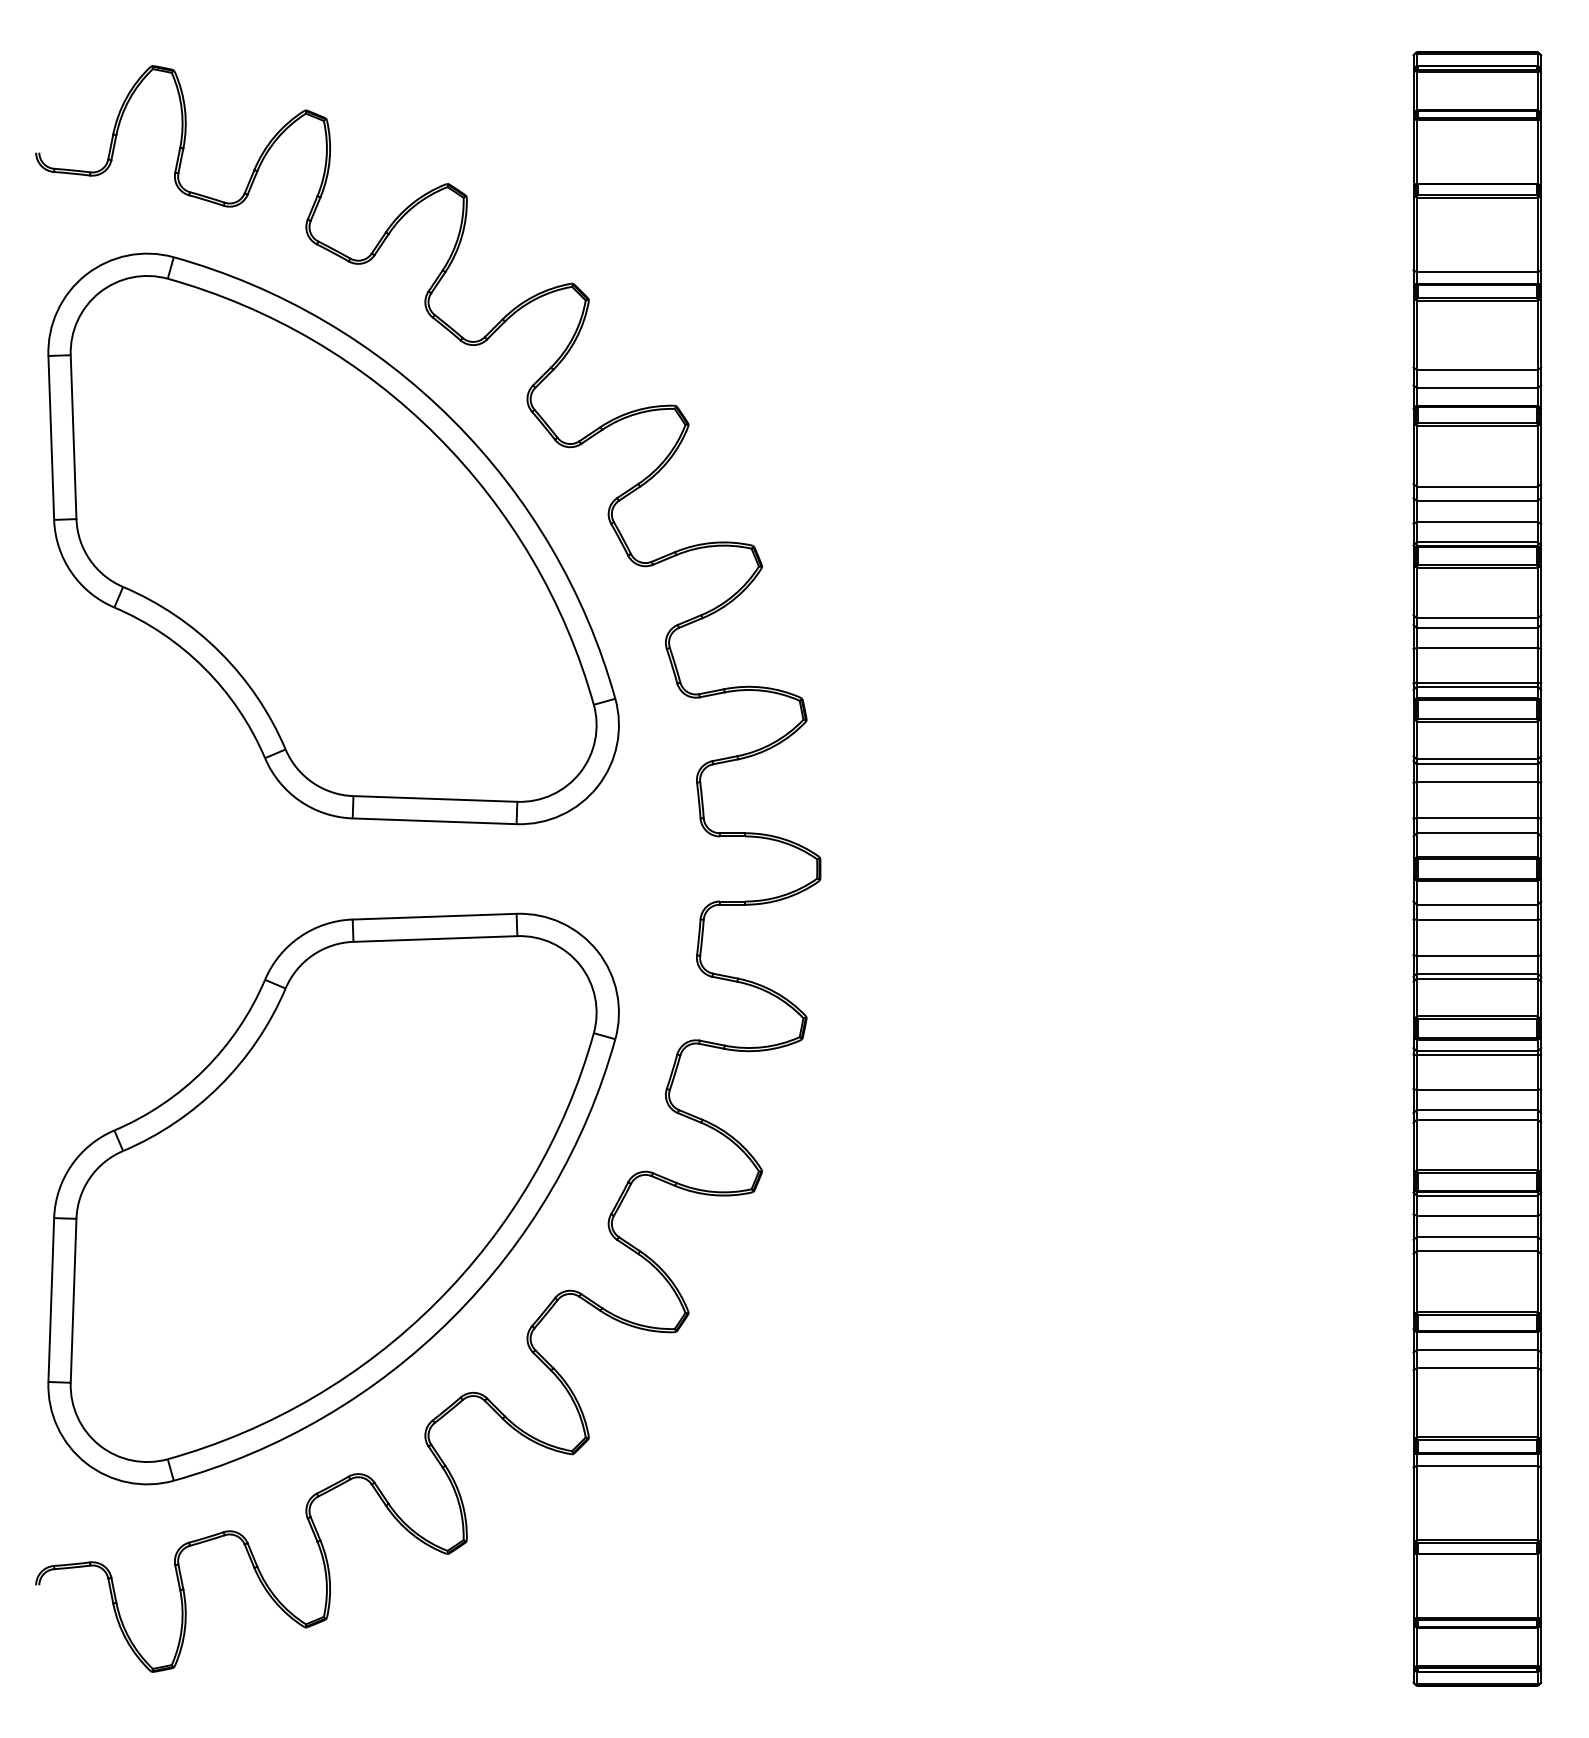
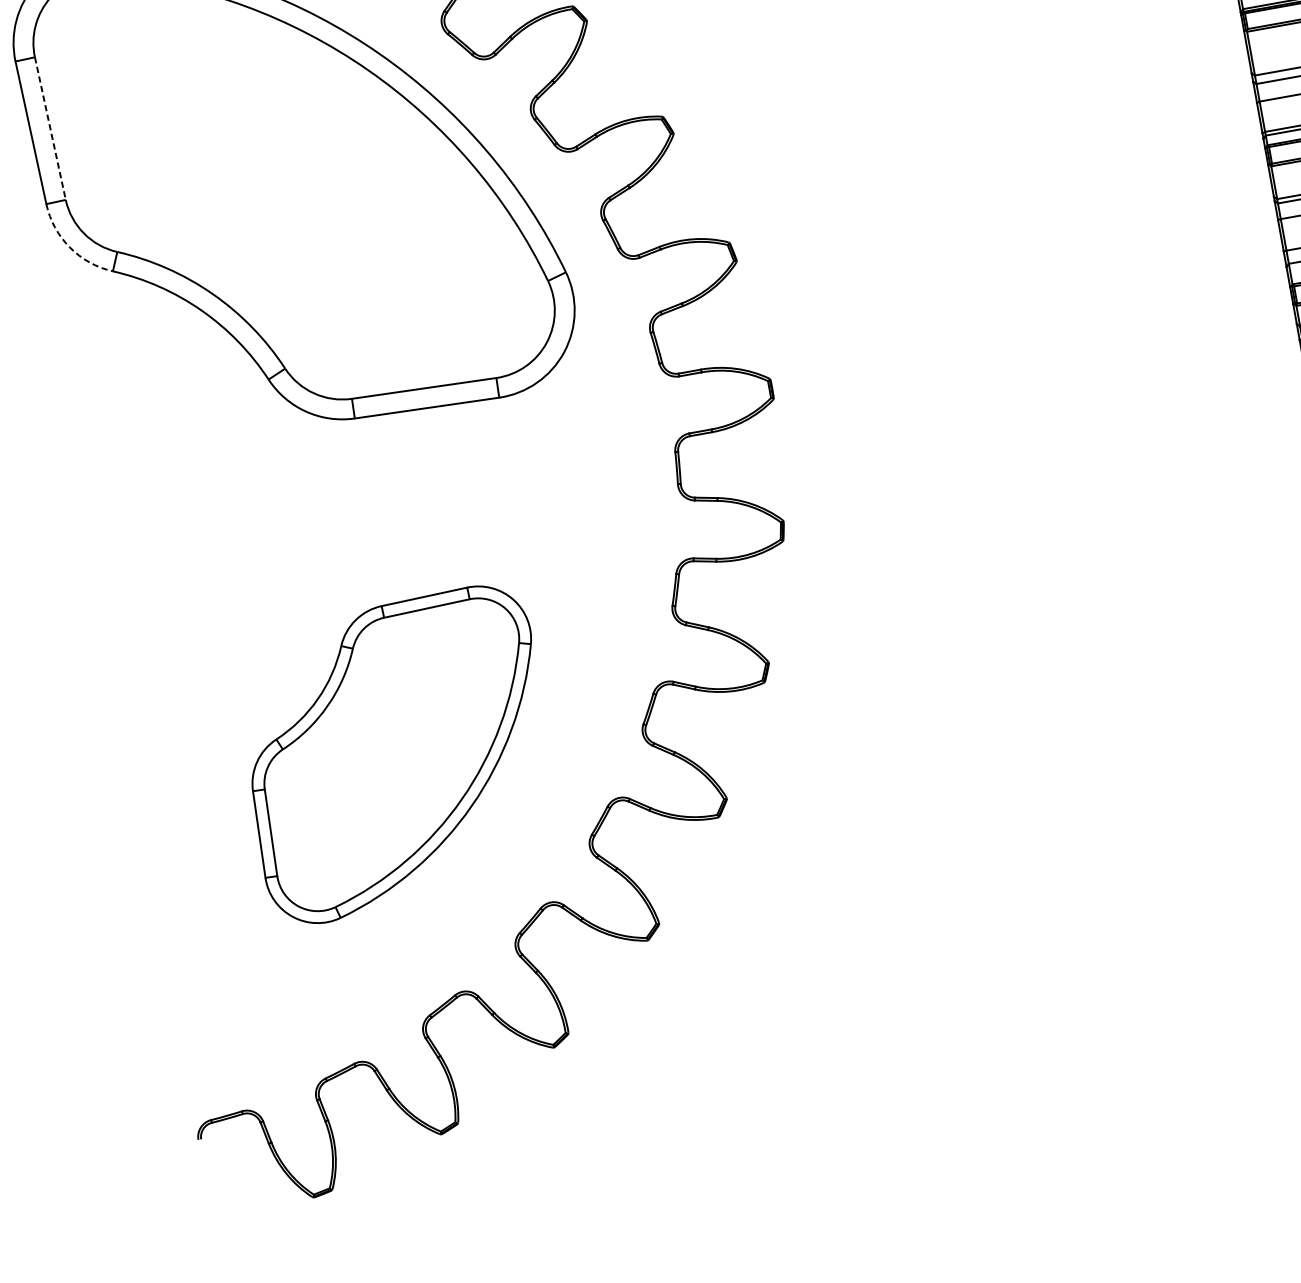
line: (73, 437) -> (50, 128), solid -> dashed
arc: (71, 572) -> (69, 247), solid -> dashed
part: (333, 1198) -> (397, 754), size x0.6

